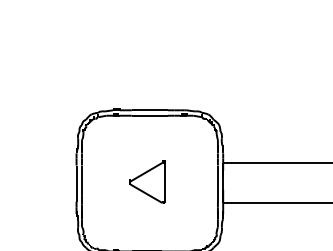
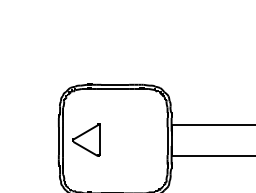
part: (147, 181) -> (86, 139), moved

